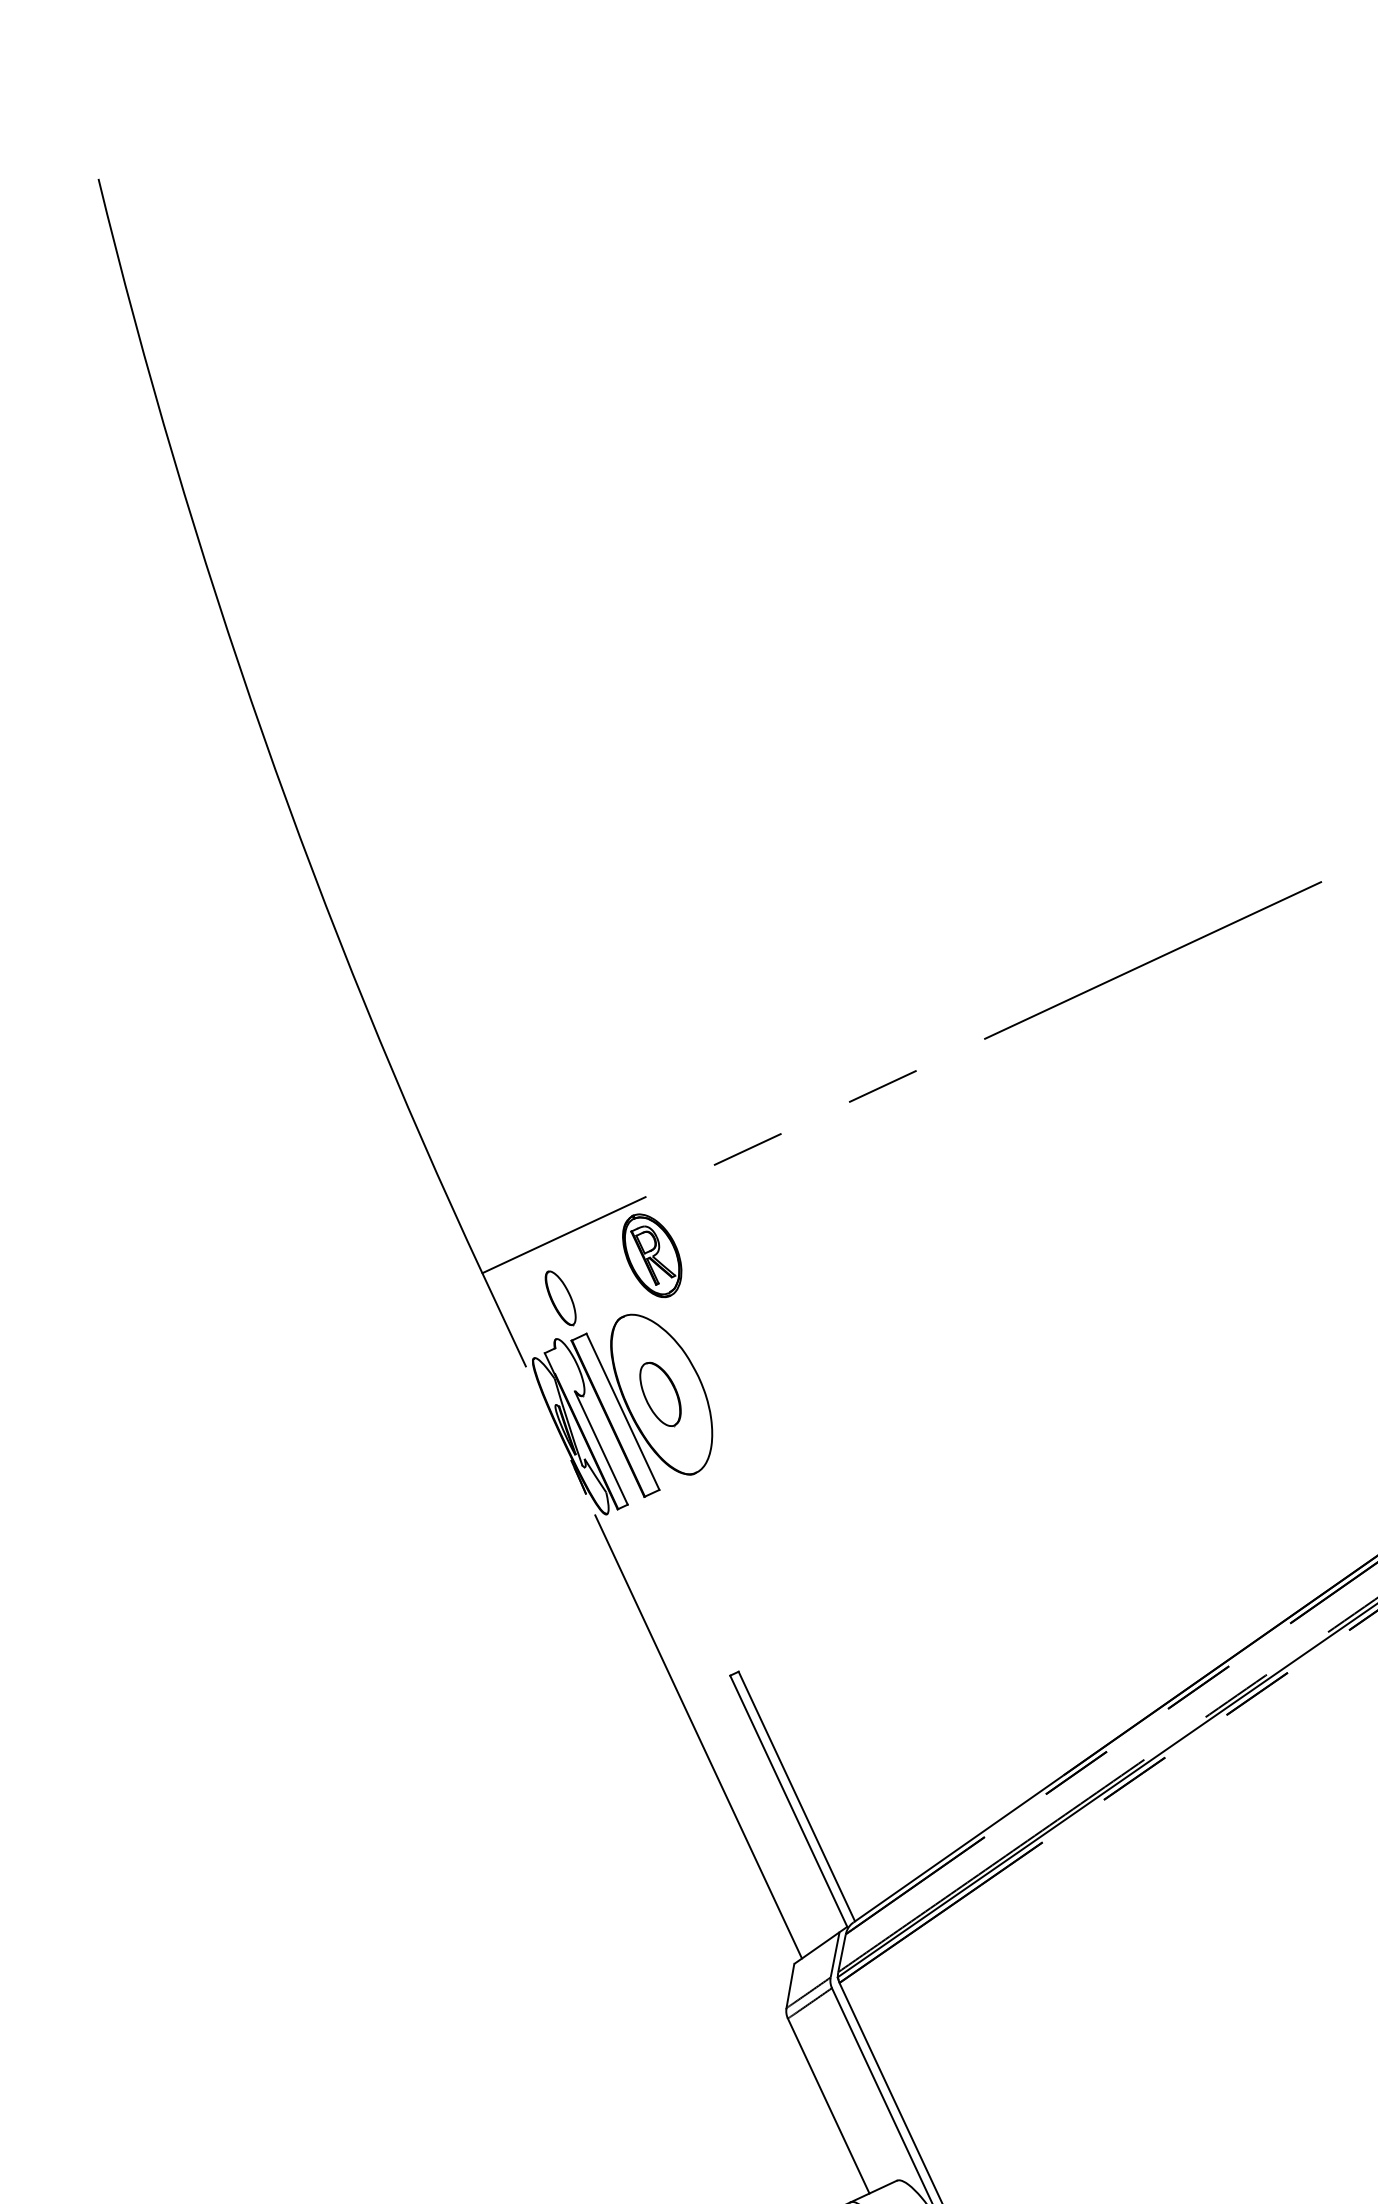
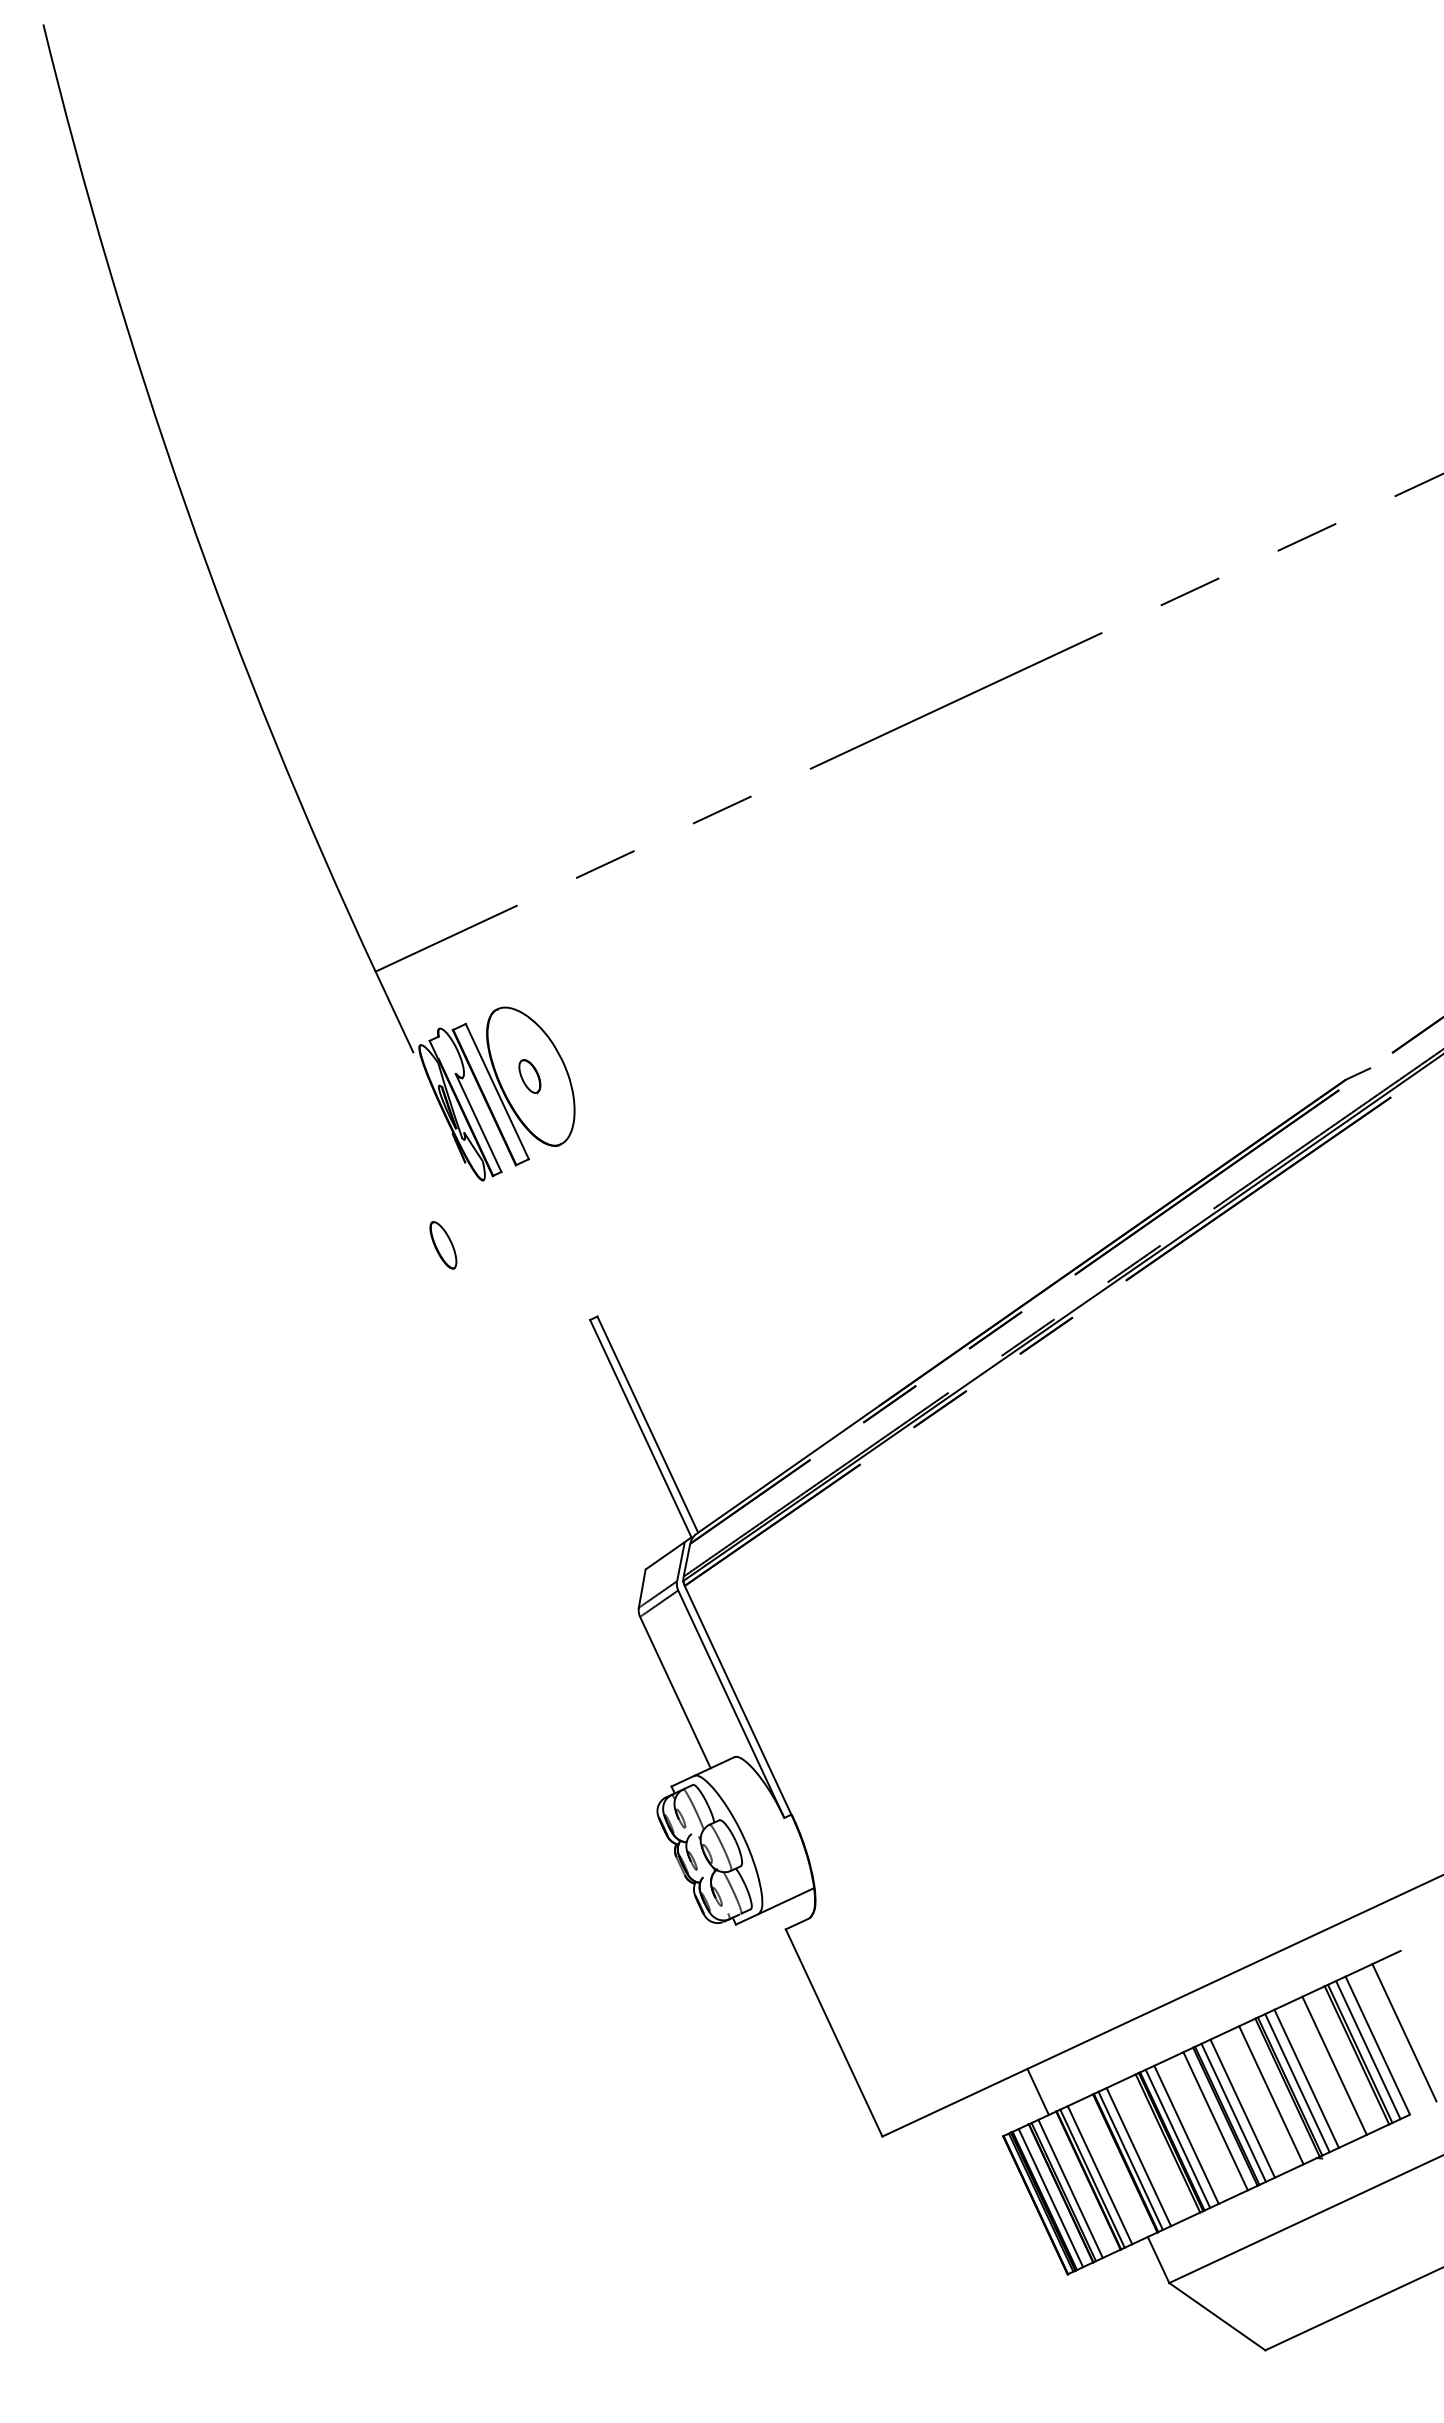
part: (652, 1255) -> (522, 956), removed
part: (560, 1298) -> (443, 1245), moved
part: (660, 1394) -> (529, 1076), size x0.6
line: (698, 1736) -> (562, 1372), removed

